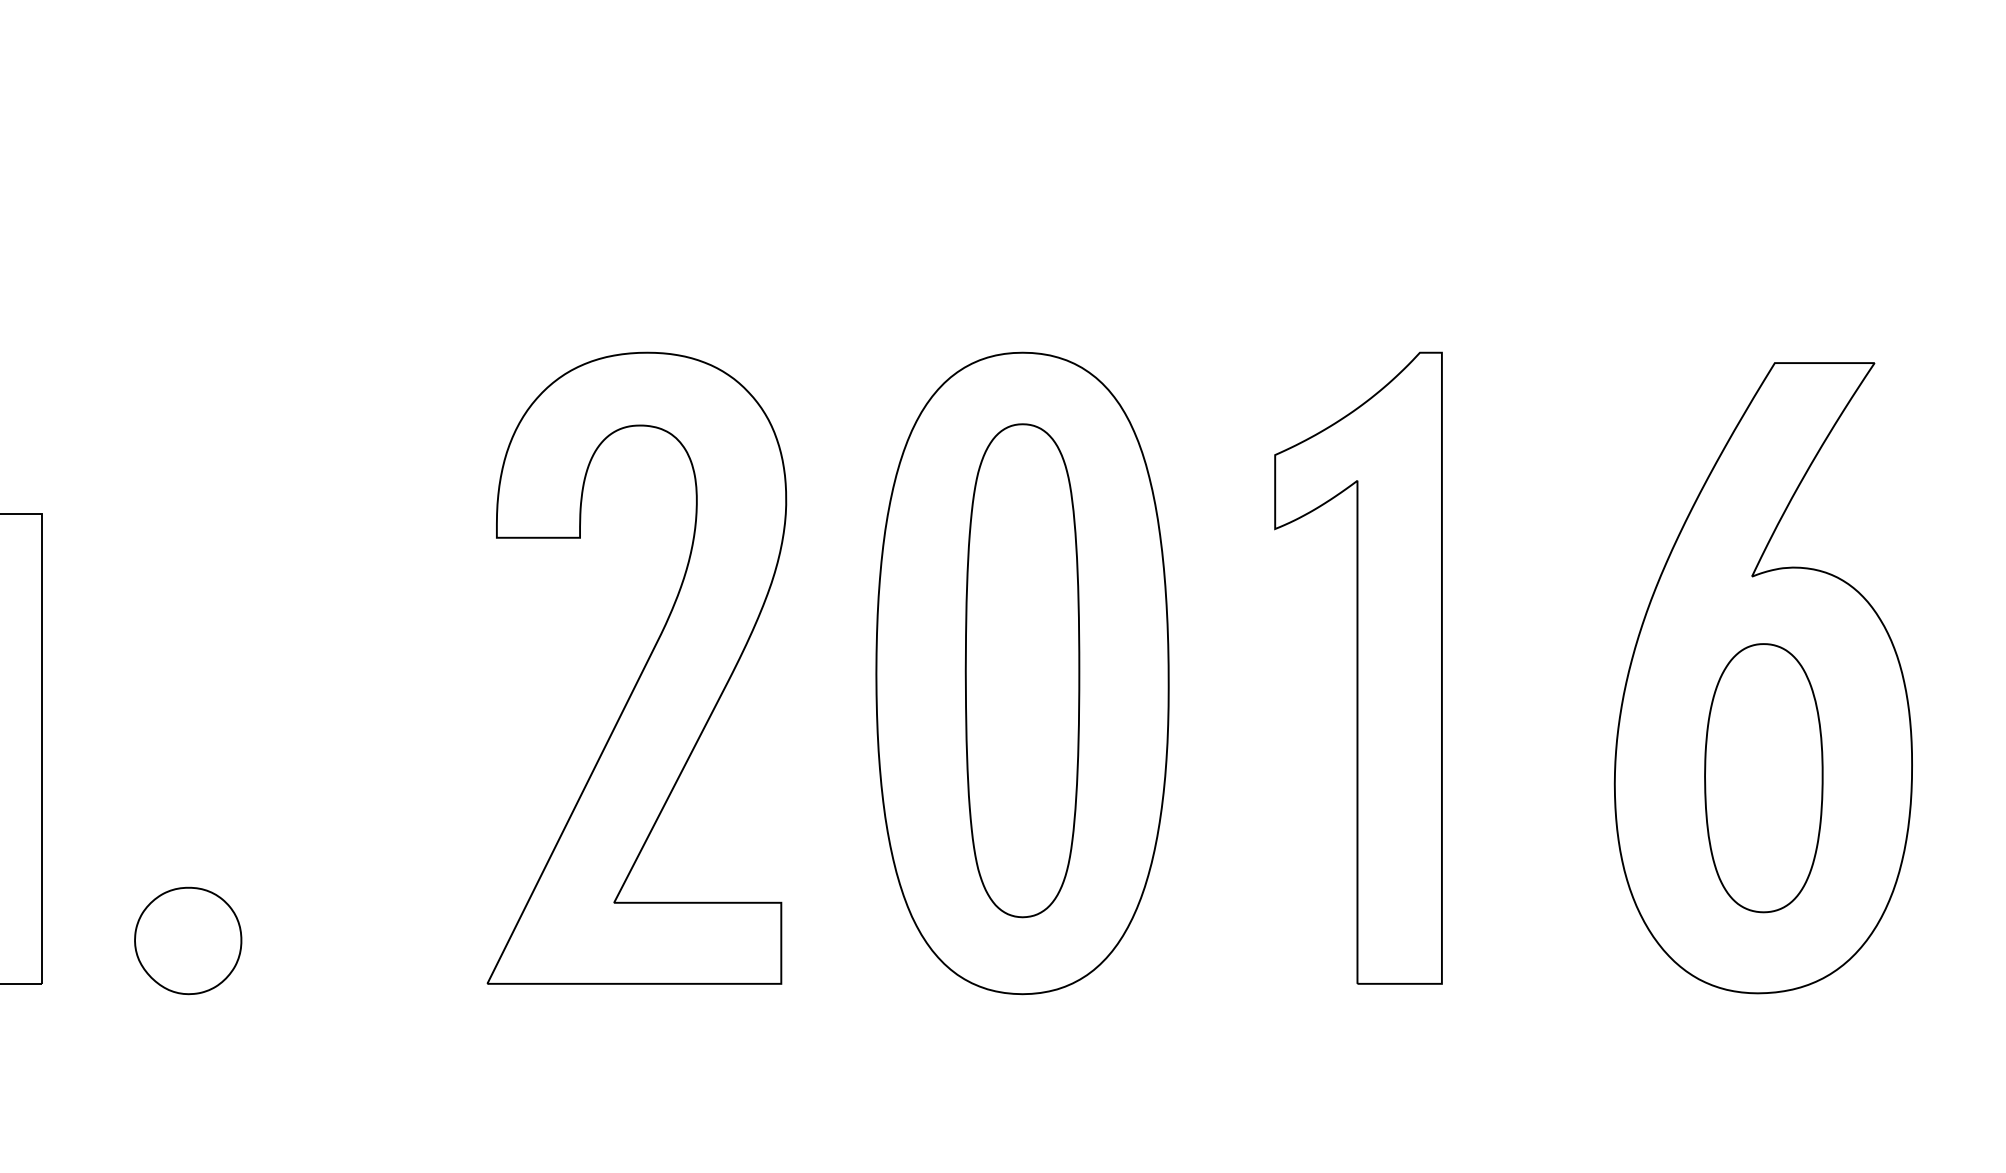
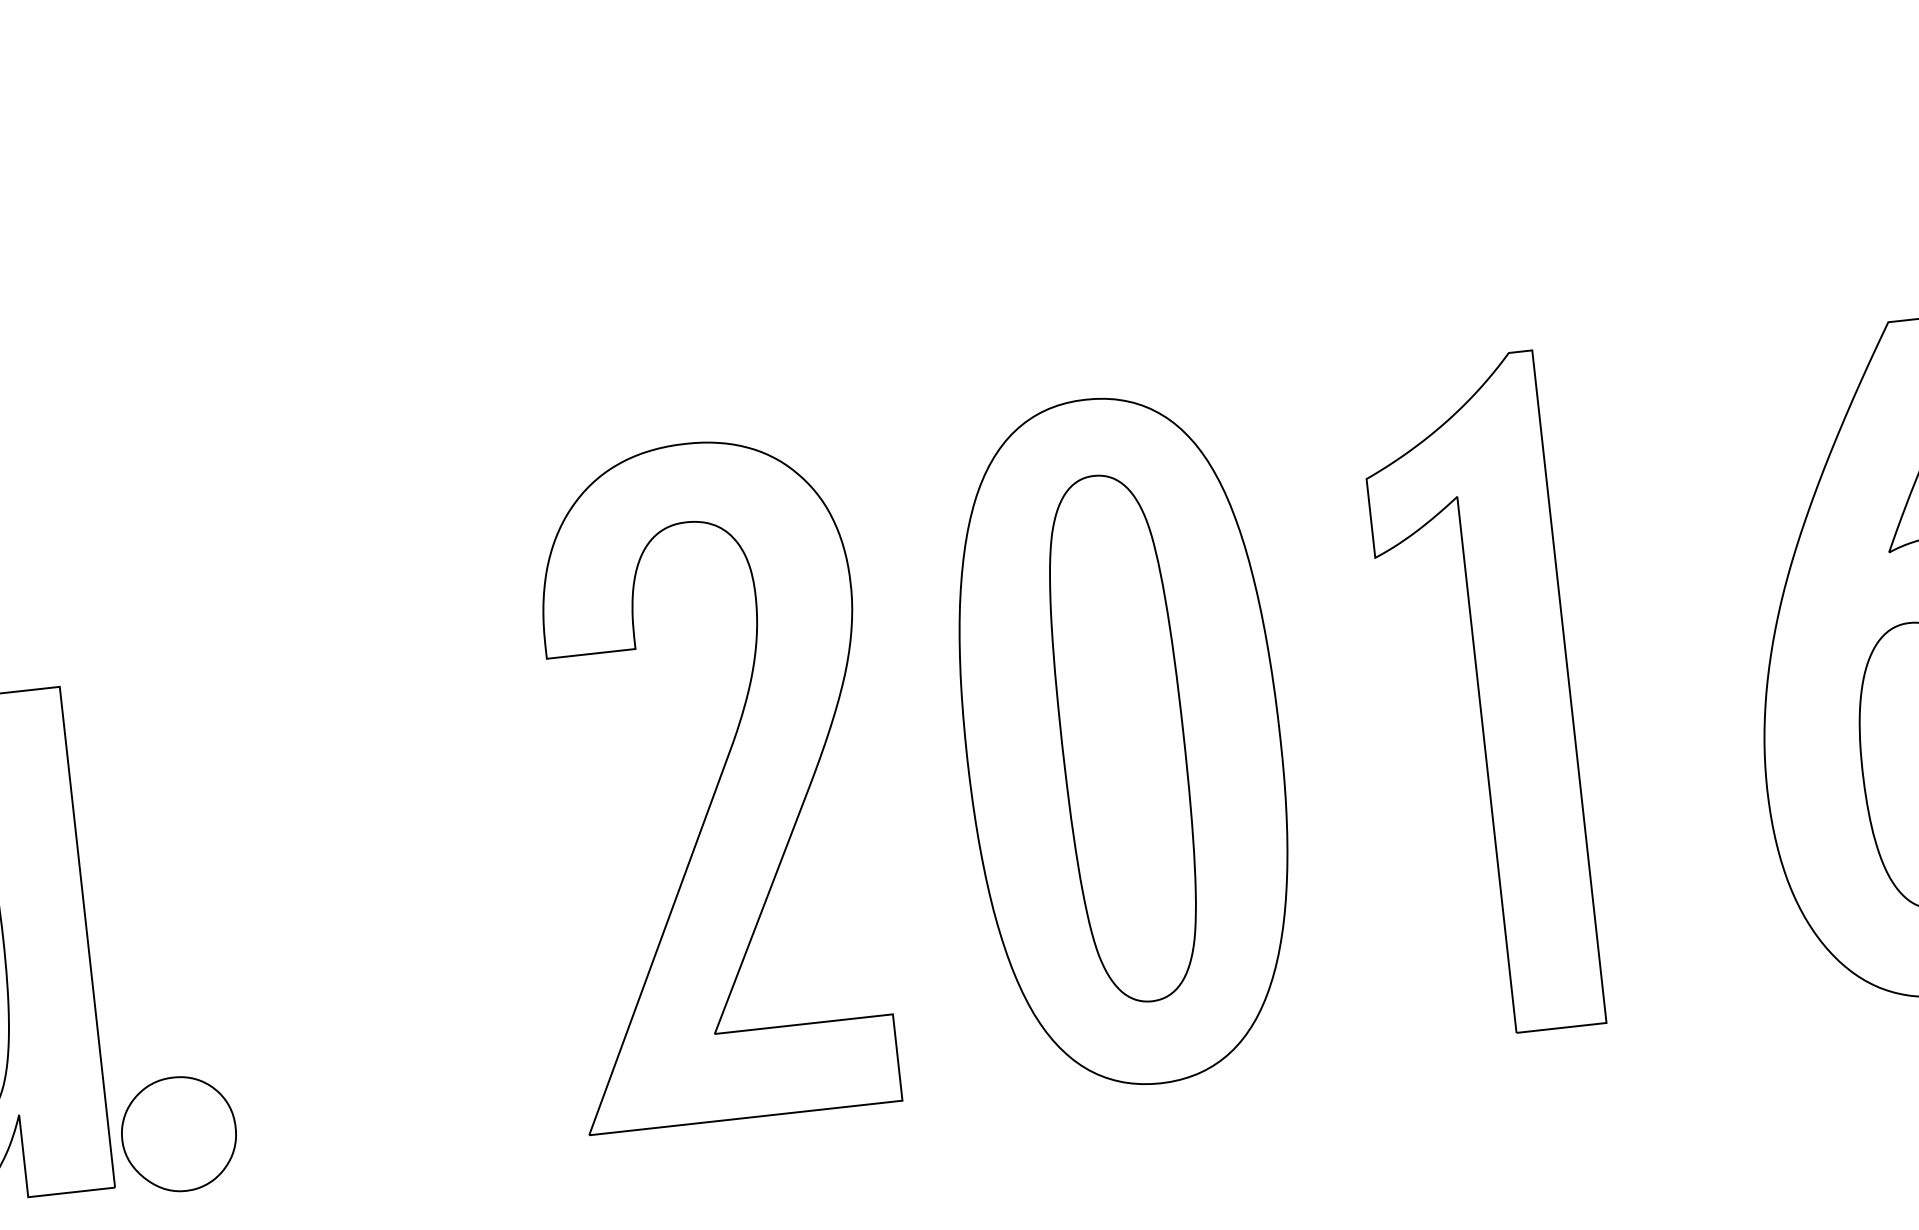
part: (188, 940) -> (179, 1133), moved

